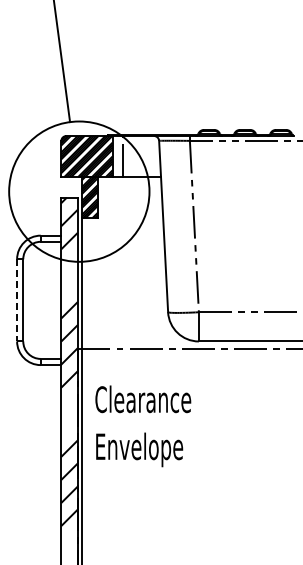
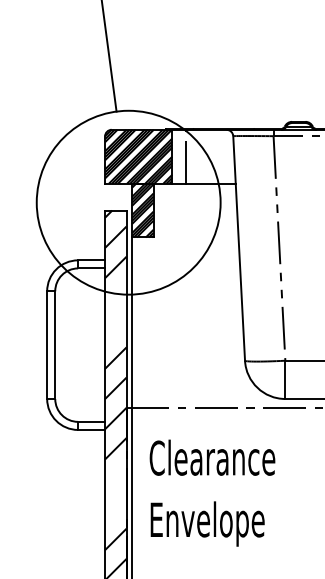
line: (17, 300) -> (47, 345), dashed -> solid
text: (143, 426) -> (212, 493), moved

